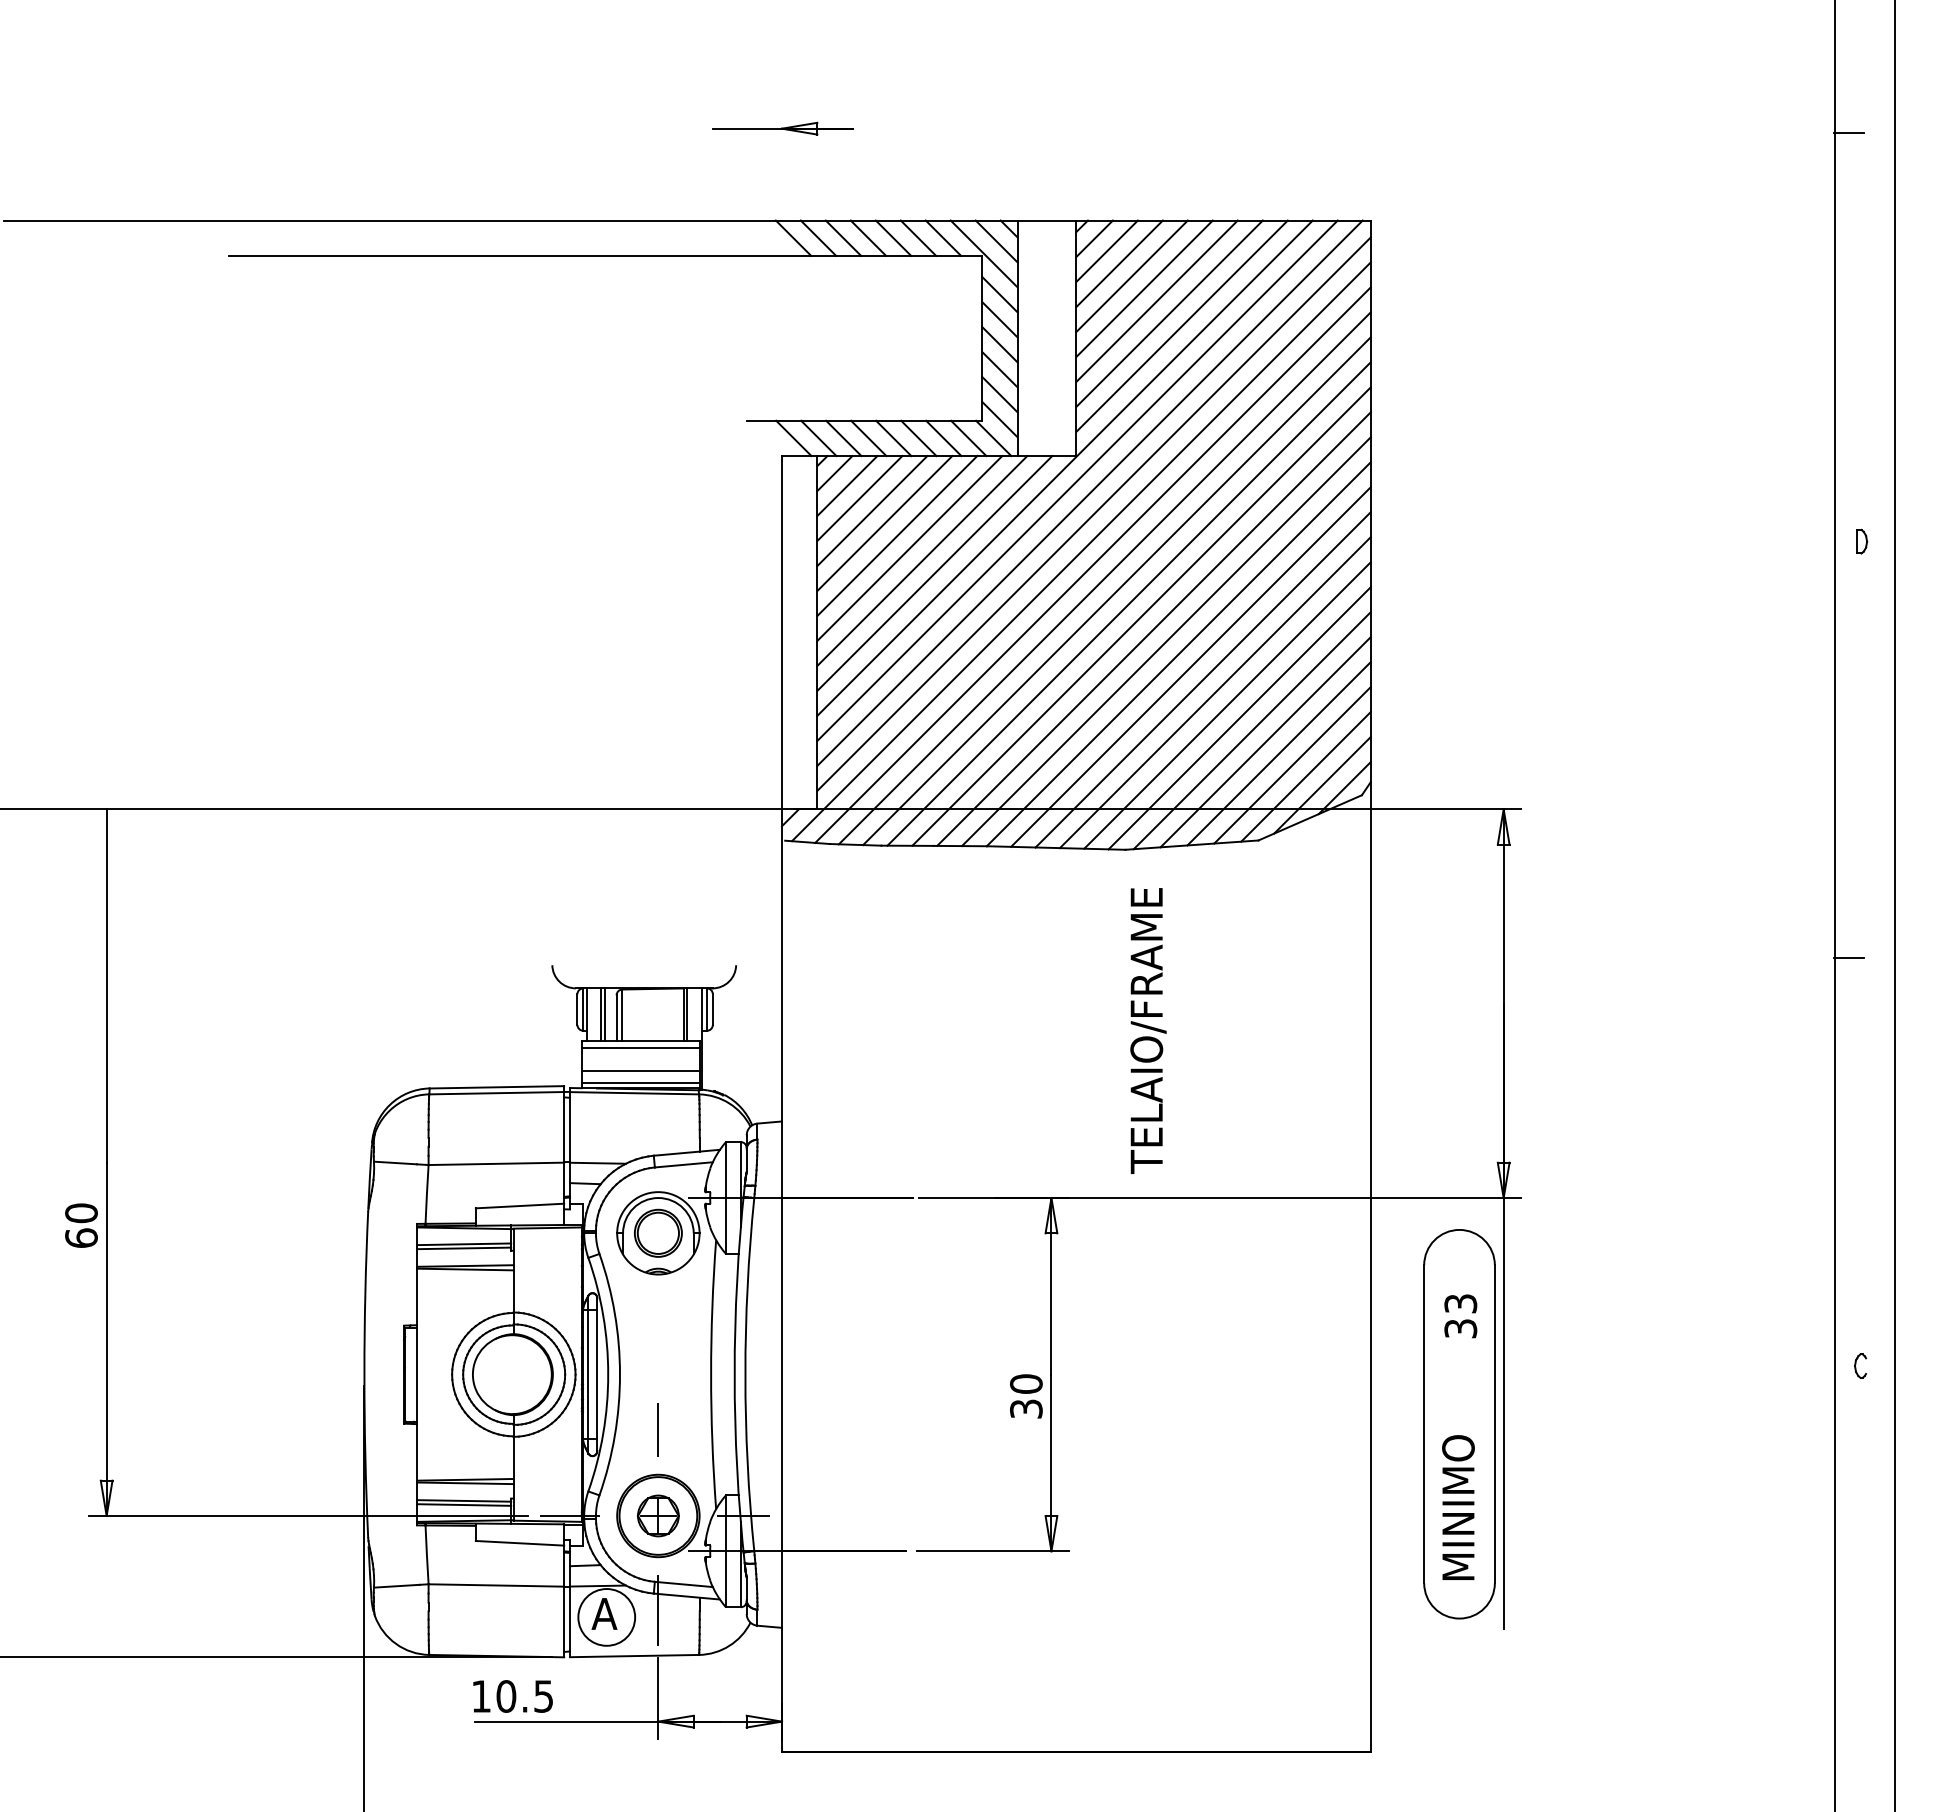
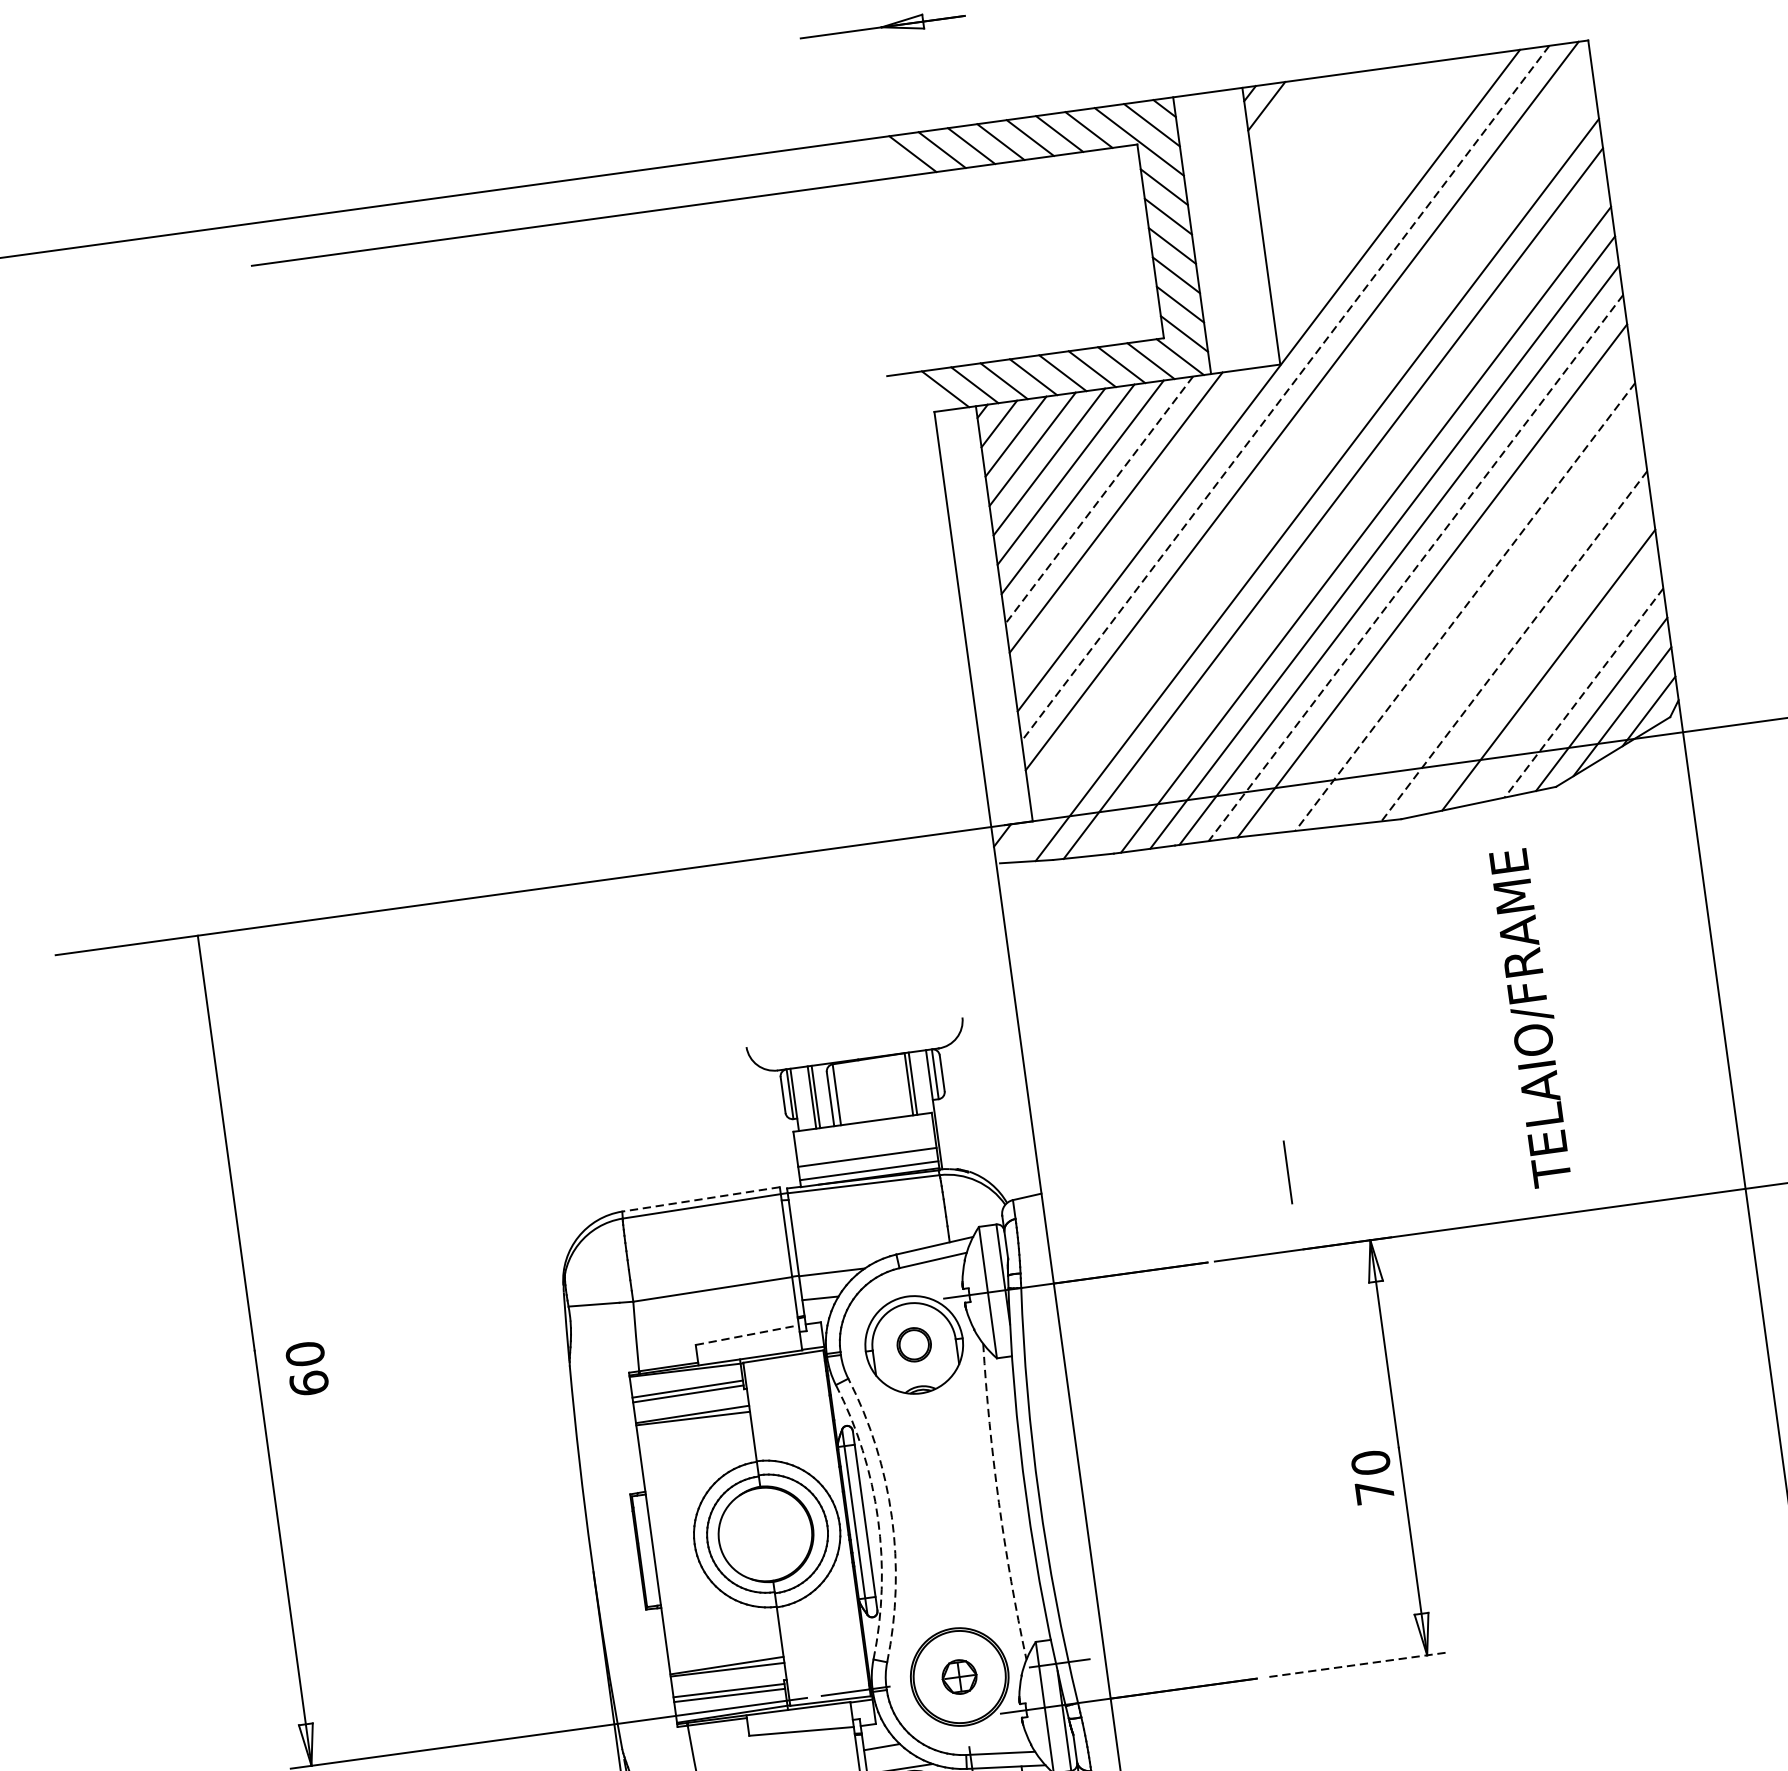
line: (1106, 250) -> (1282, 118), removed
line: (1119, 263) -> (1299, 131), removed
line: (1131, 275) -> (1315, 143), removed
line: (1144, 288) -> (1333, 156), removed
line: (1156, 300) -> (1349, 168), removed
line: (1169, 313) -> (1366, 182), removed
line: (1181, 325) -> (1382, 194), removed
line: (1077, 480) -> (1285, 393), solid -> dashed
line: (1093, 513) -> (1309, 429), removed
line: (909, 548) -> (1099, 500), solid -> dashed
line: (1081, 551) -> (1301, 475), removed
line: (934, 573) -> (1132, 525), removed
line: (1116, 591) -> (1349, 517), removed
line: (1166, 641) -> (1415, 567), solid -> dashed
line: (1190, 666) -> (1448, 593), removed
line: (1202, 680) -> (1464, 607), solid -> dashed
line: (1214, 692) -> (1480, 620), removed
line: (1227, 705) -> (1497, 633), removed
line: (1239, 718) -> (1514, 646), solid -> dashed
line: (1251, 730) -> (1530, 658), removed
line: (1278, 753) -> (1565, 681), removed
line: (1292, 765) -> (1583, 693), solid -> dashed
text: (1148, 1030) -> (1532, 1017), moved
line: (640, 1047) -> (863, 1129), removed
line: (496, 1087) -> (700, 1199), solid -> dashed
line: (520, 1206) -> (747, 1335), solid -> dashed
text: (81, 1225) -> (307, 1368), moved
part: (658, 1232) -> (914, 1343), size x0.6
arc: (608, 1374) -> (878, 1518), solid -> dashed
arc: (620, 1374) -> (892, 1516), solid -> dashed
arc: (711, 1374) -> (999, 1502), solid -> dashed
text: (1026, 1408) -> (1374, 1491), 30 -> 70
line: (657, 1429) -> (1286, 1172), moved
part: (657, 1515) -> (958, 1676), size x0.7
line: (993, 1551) -> (1359, 1664), solid -> dashed

